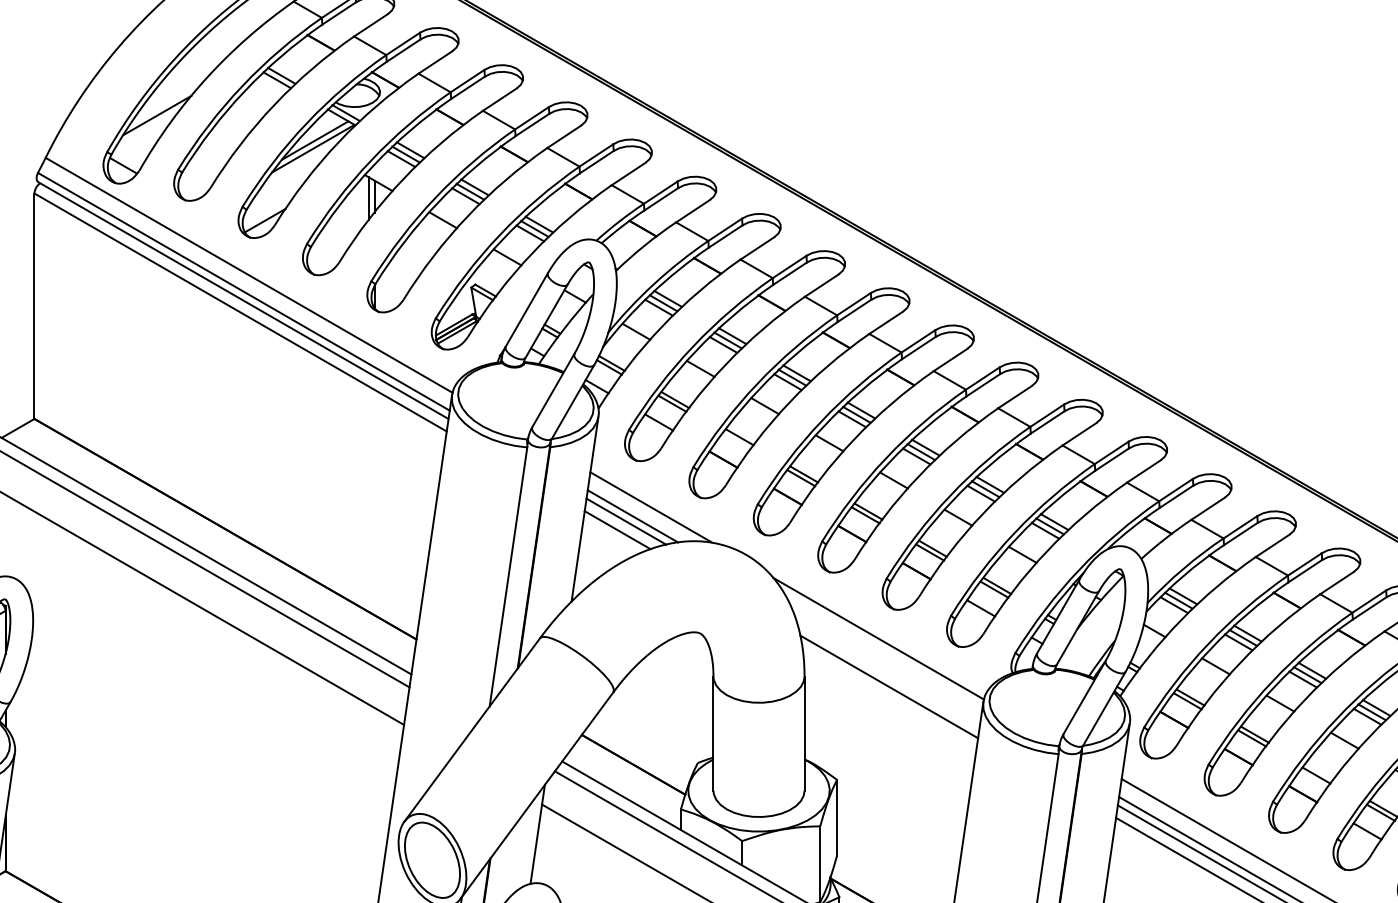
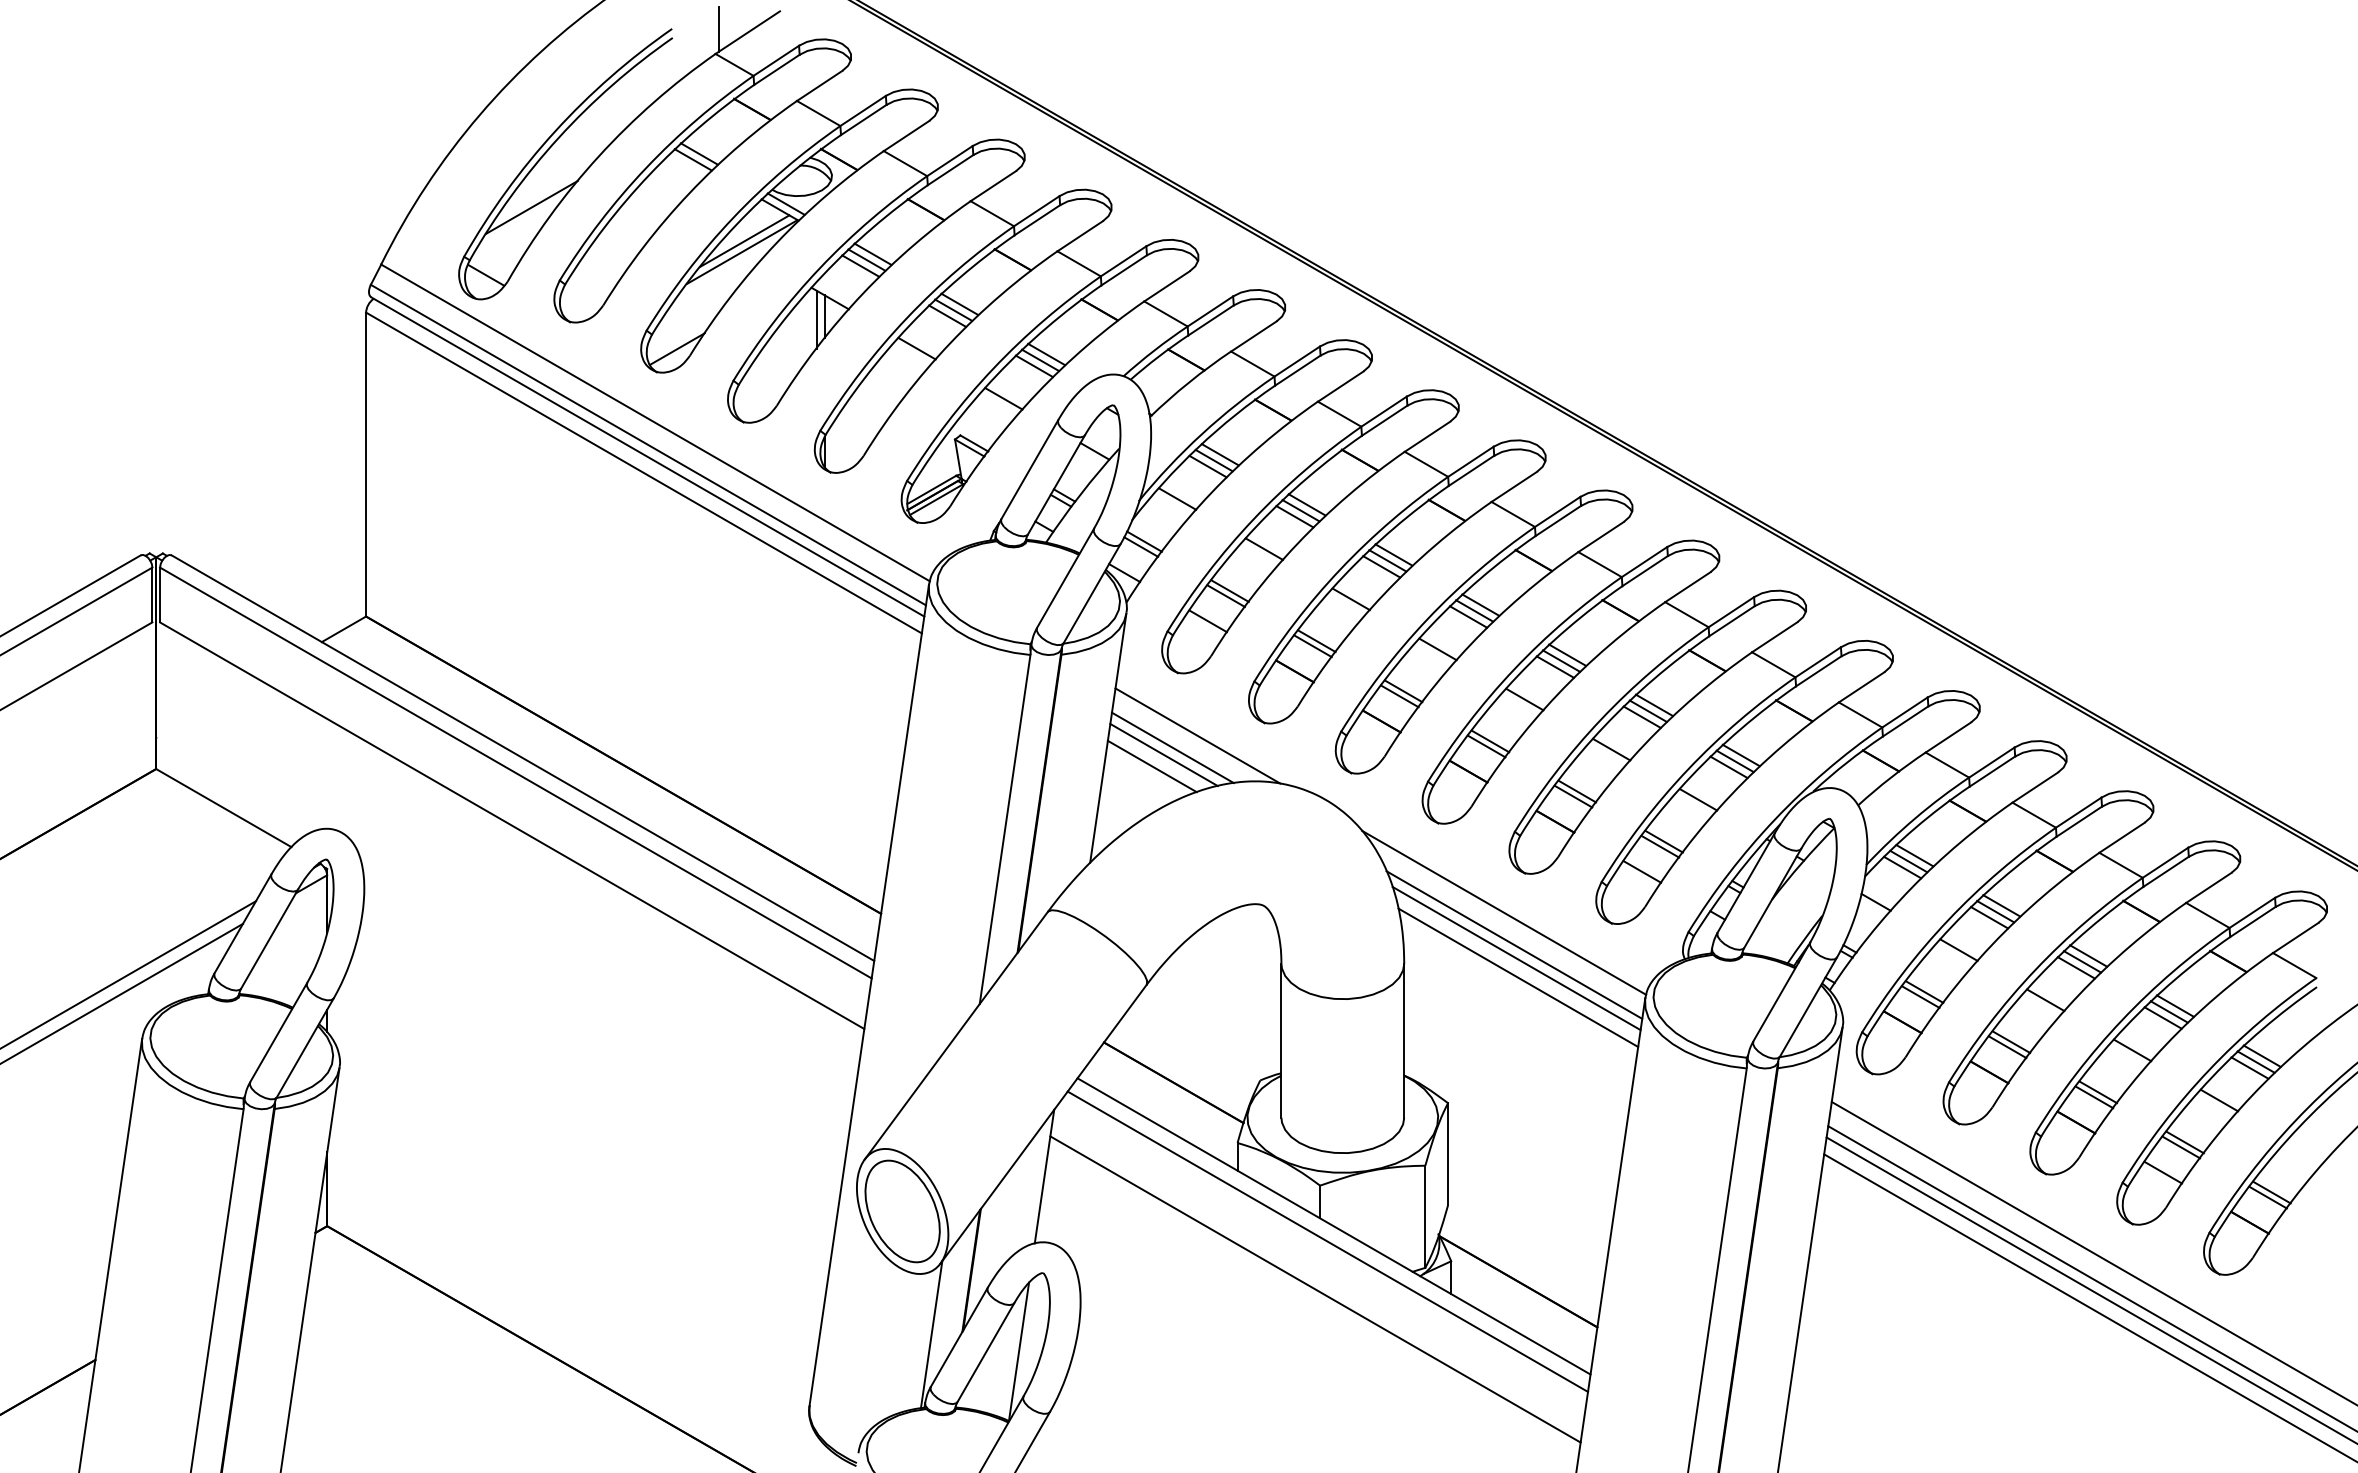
line: (736, 441) -> (1312, 646), added
line: (886, 662) -> (1514, 944), added
line: (887, 672) -> (1516, 958), added
line: (1319, 772) -> (2098, 1092), added

